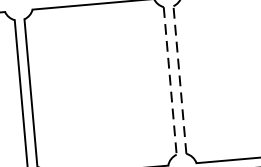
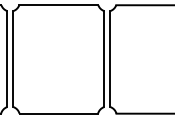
line: (179, 79) -> (110, 58), dashed -> solid
line: (170, 81) -> (104, 59), dashed -> solid

